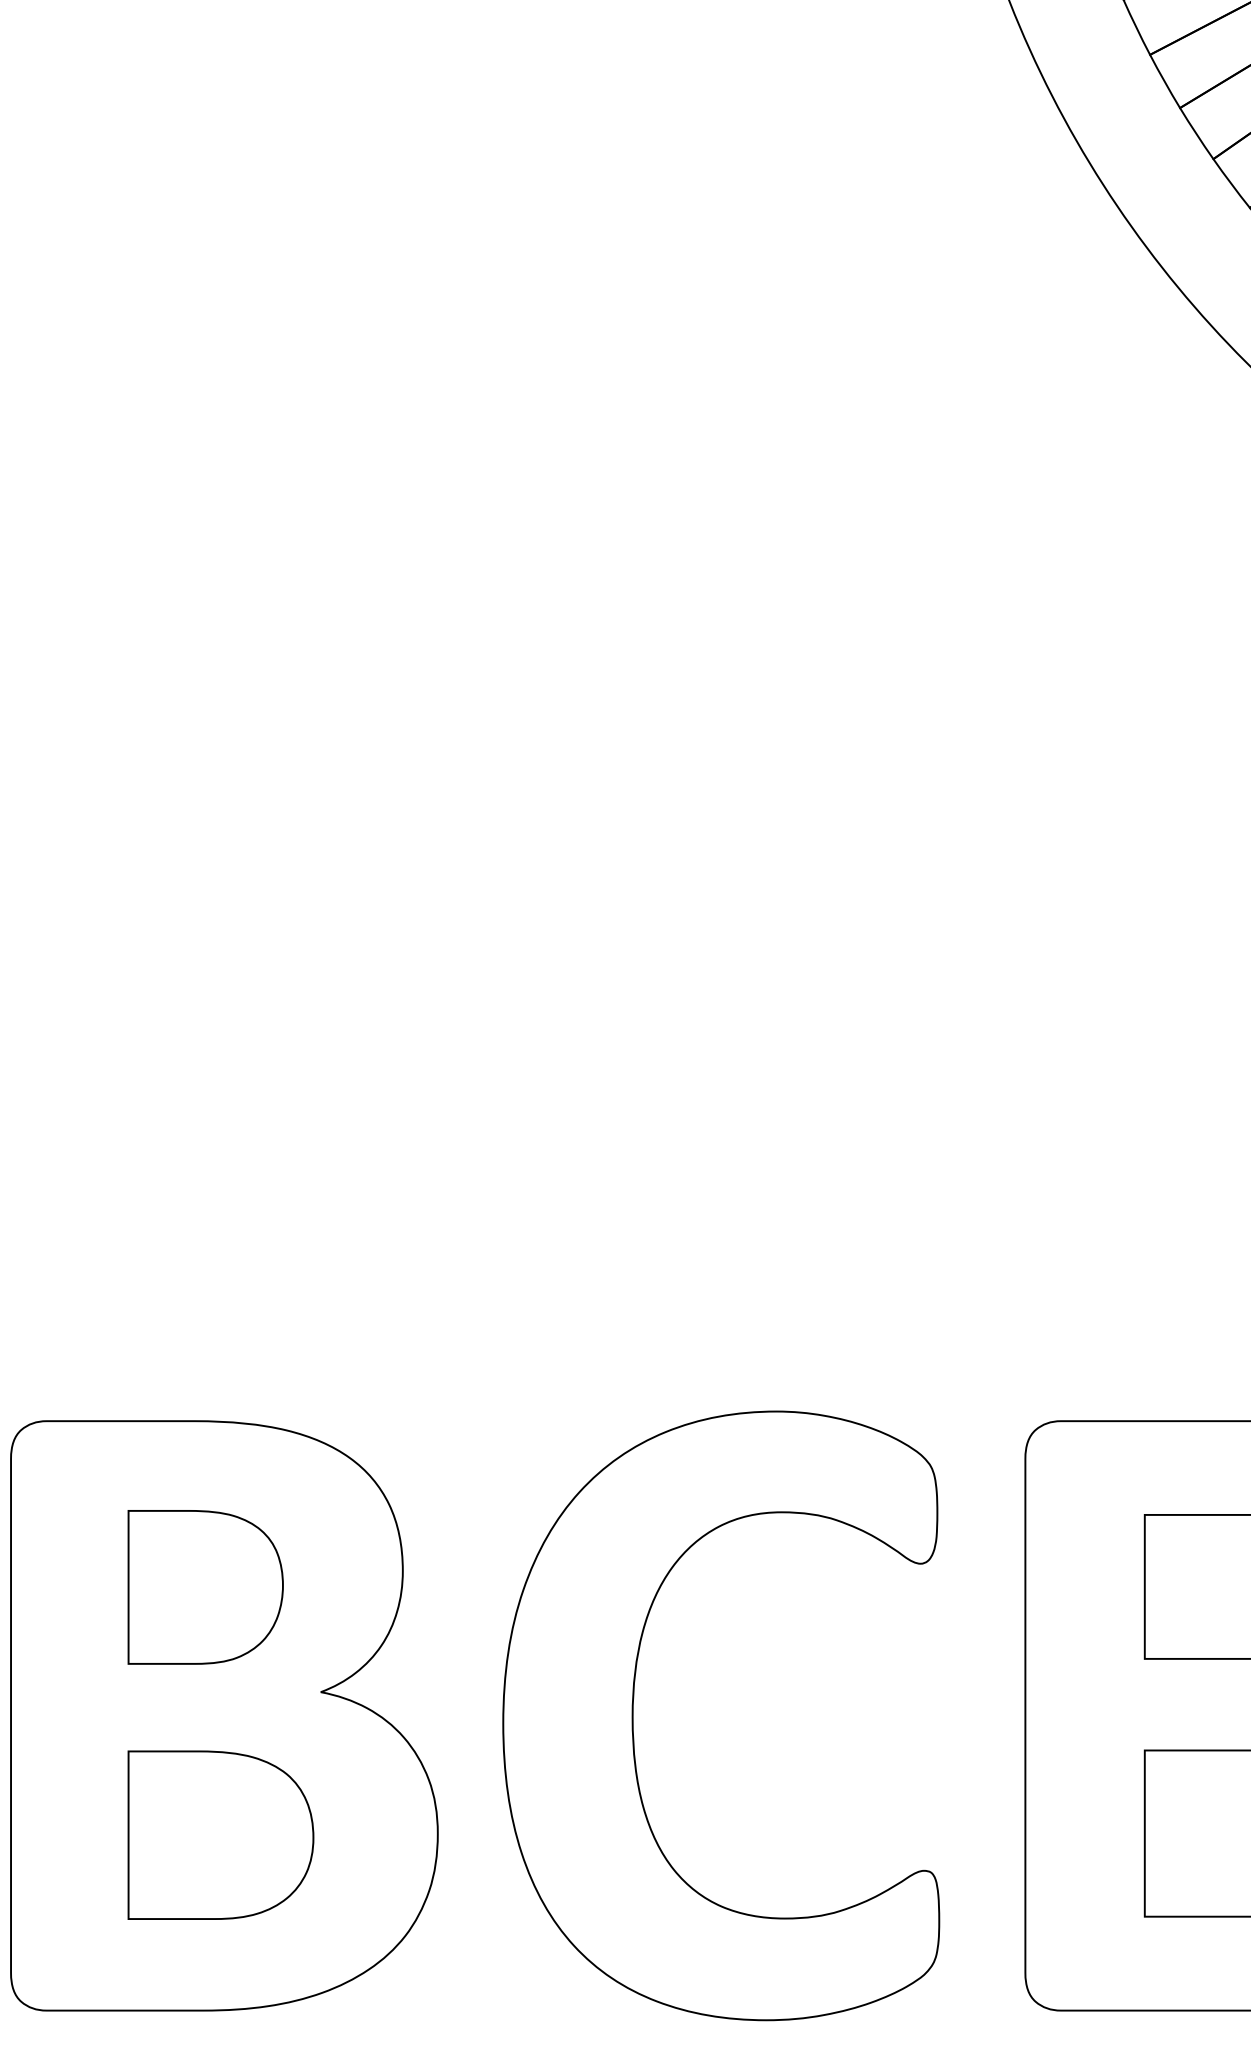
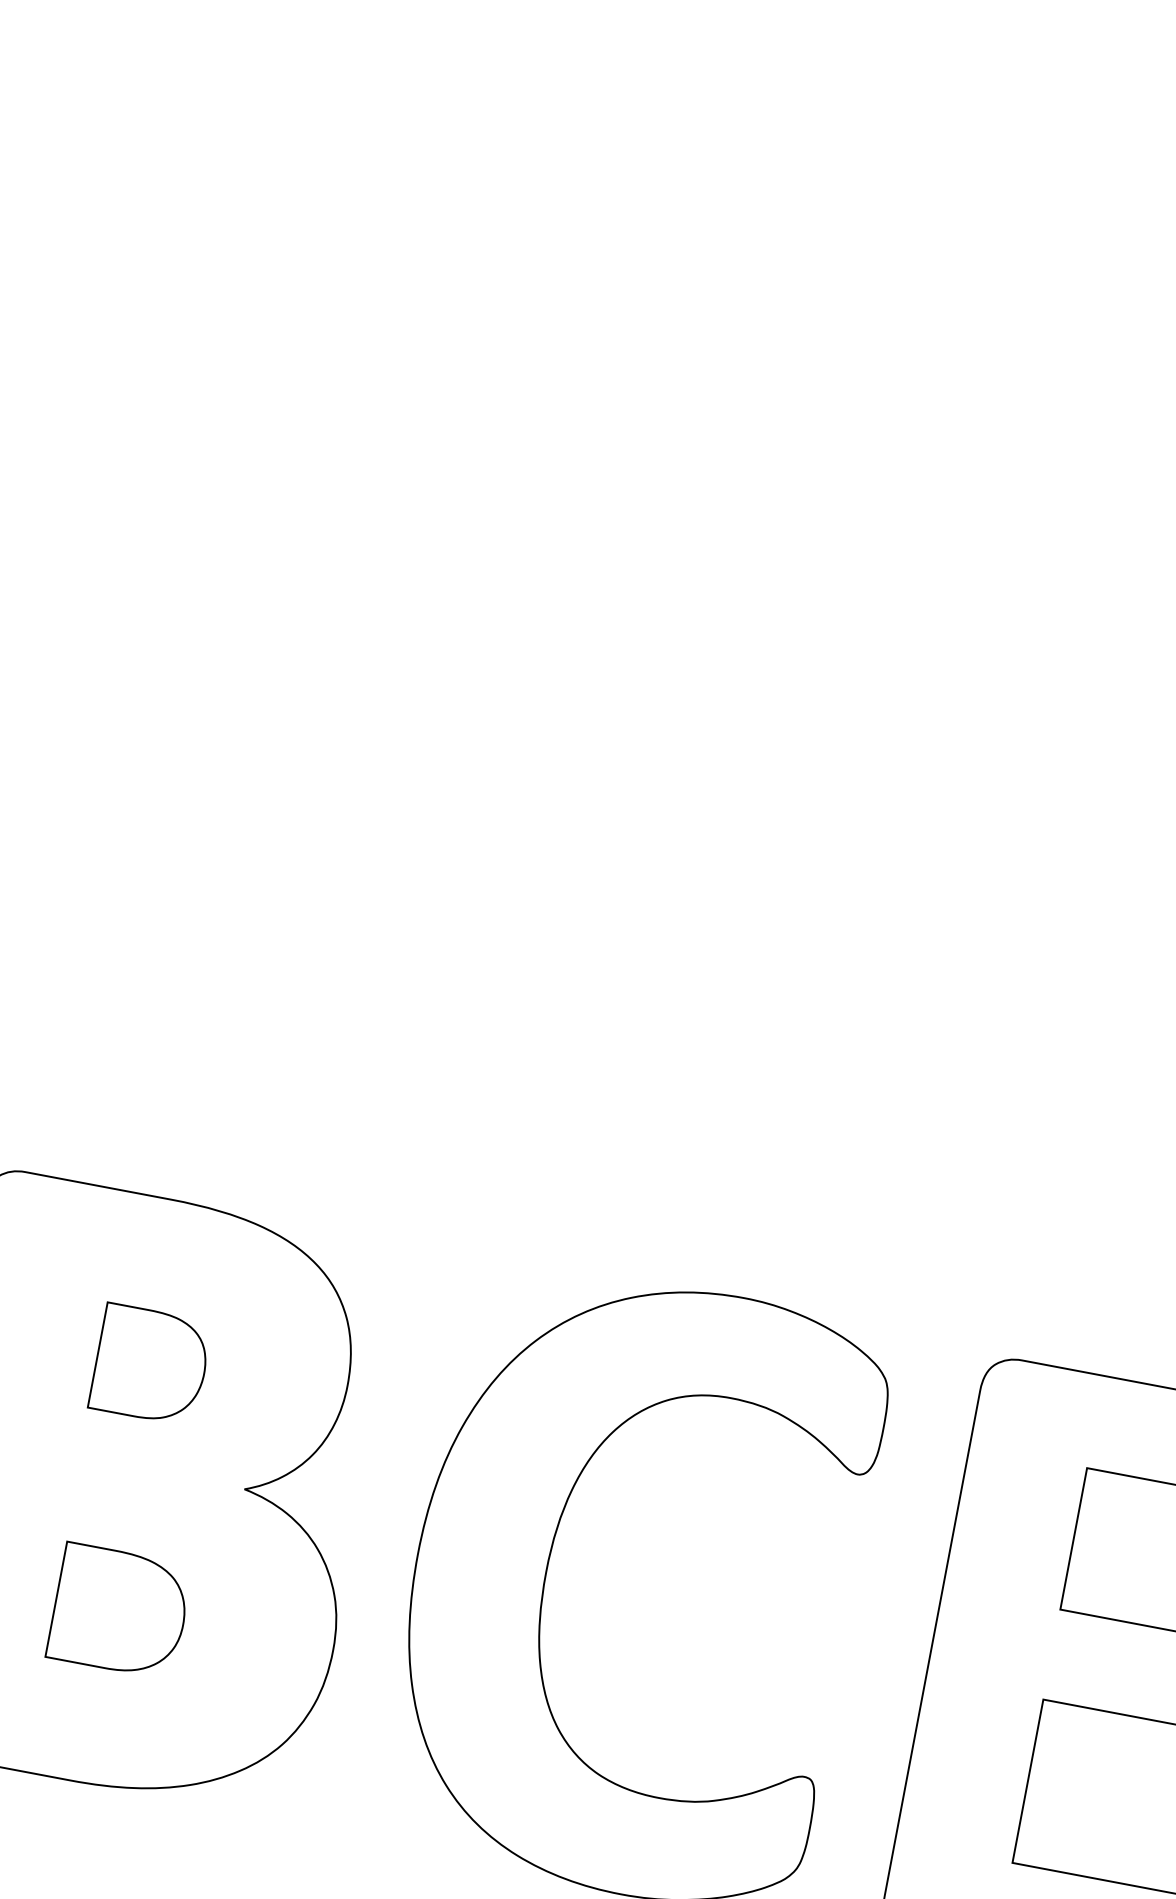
part: (205, 1587) -> (150, 1365), size x0.7
part: (220, 1834) -> (119, 1610), size x0.7

